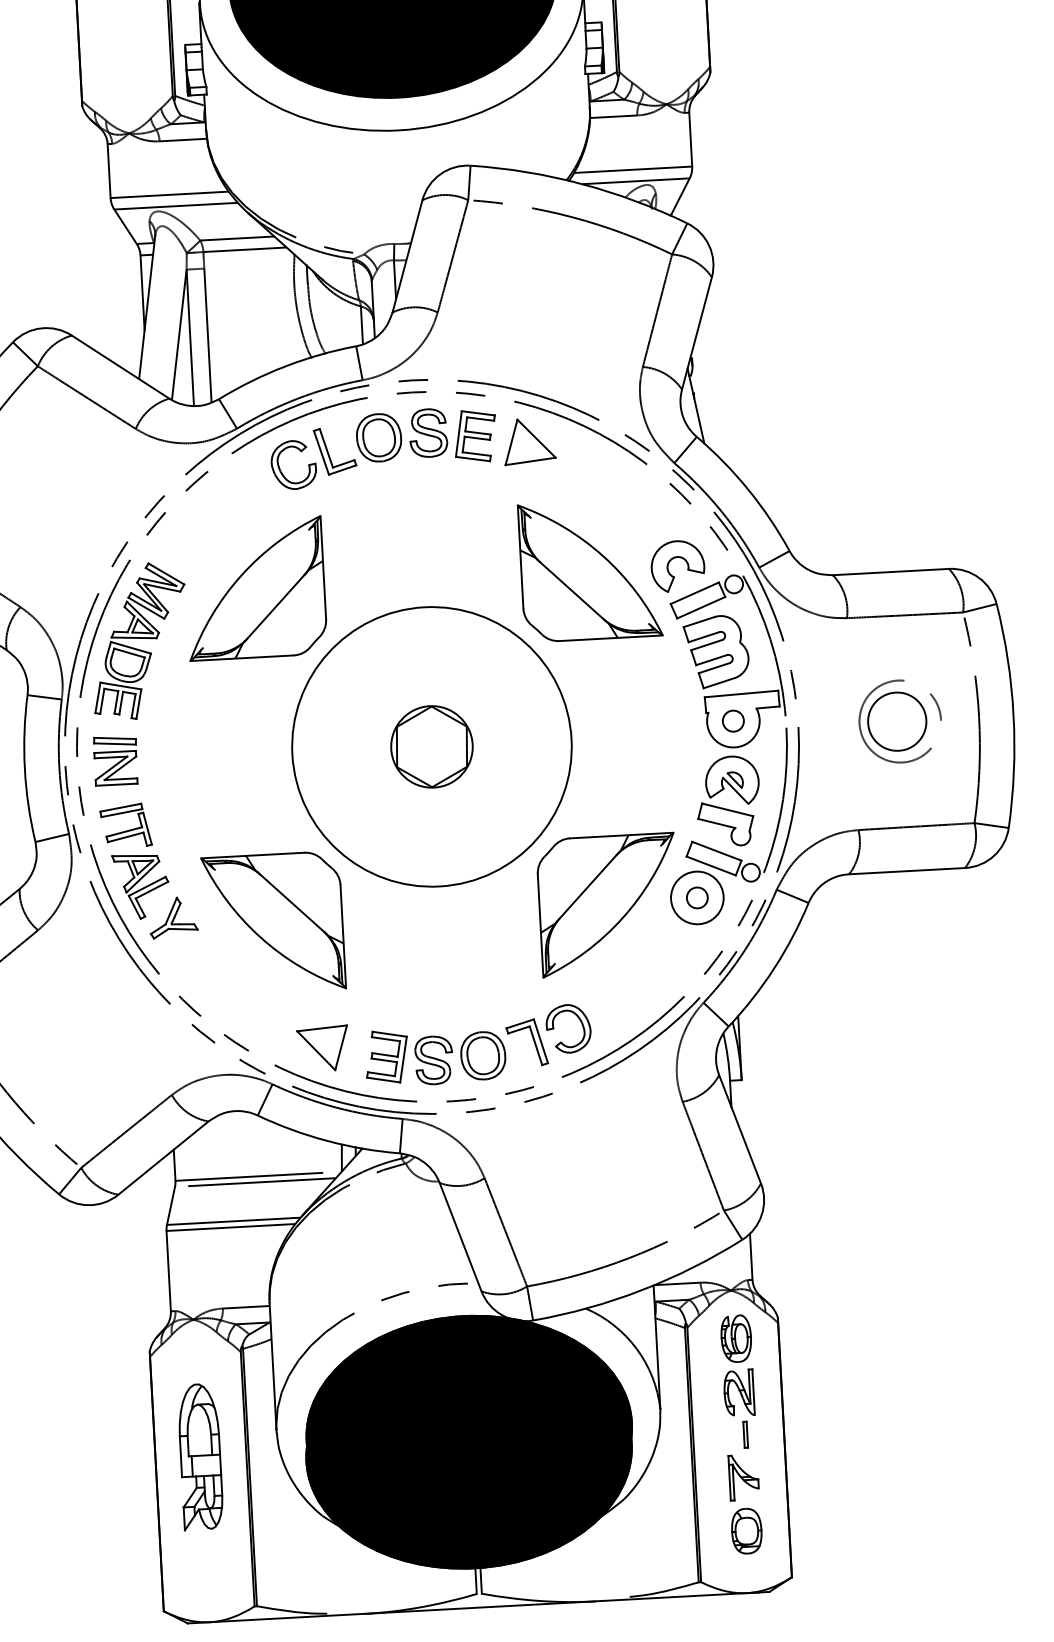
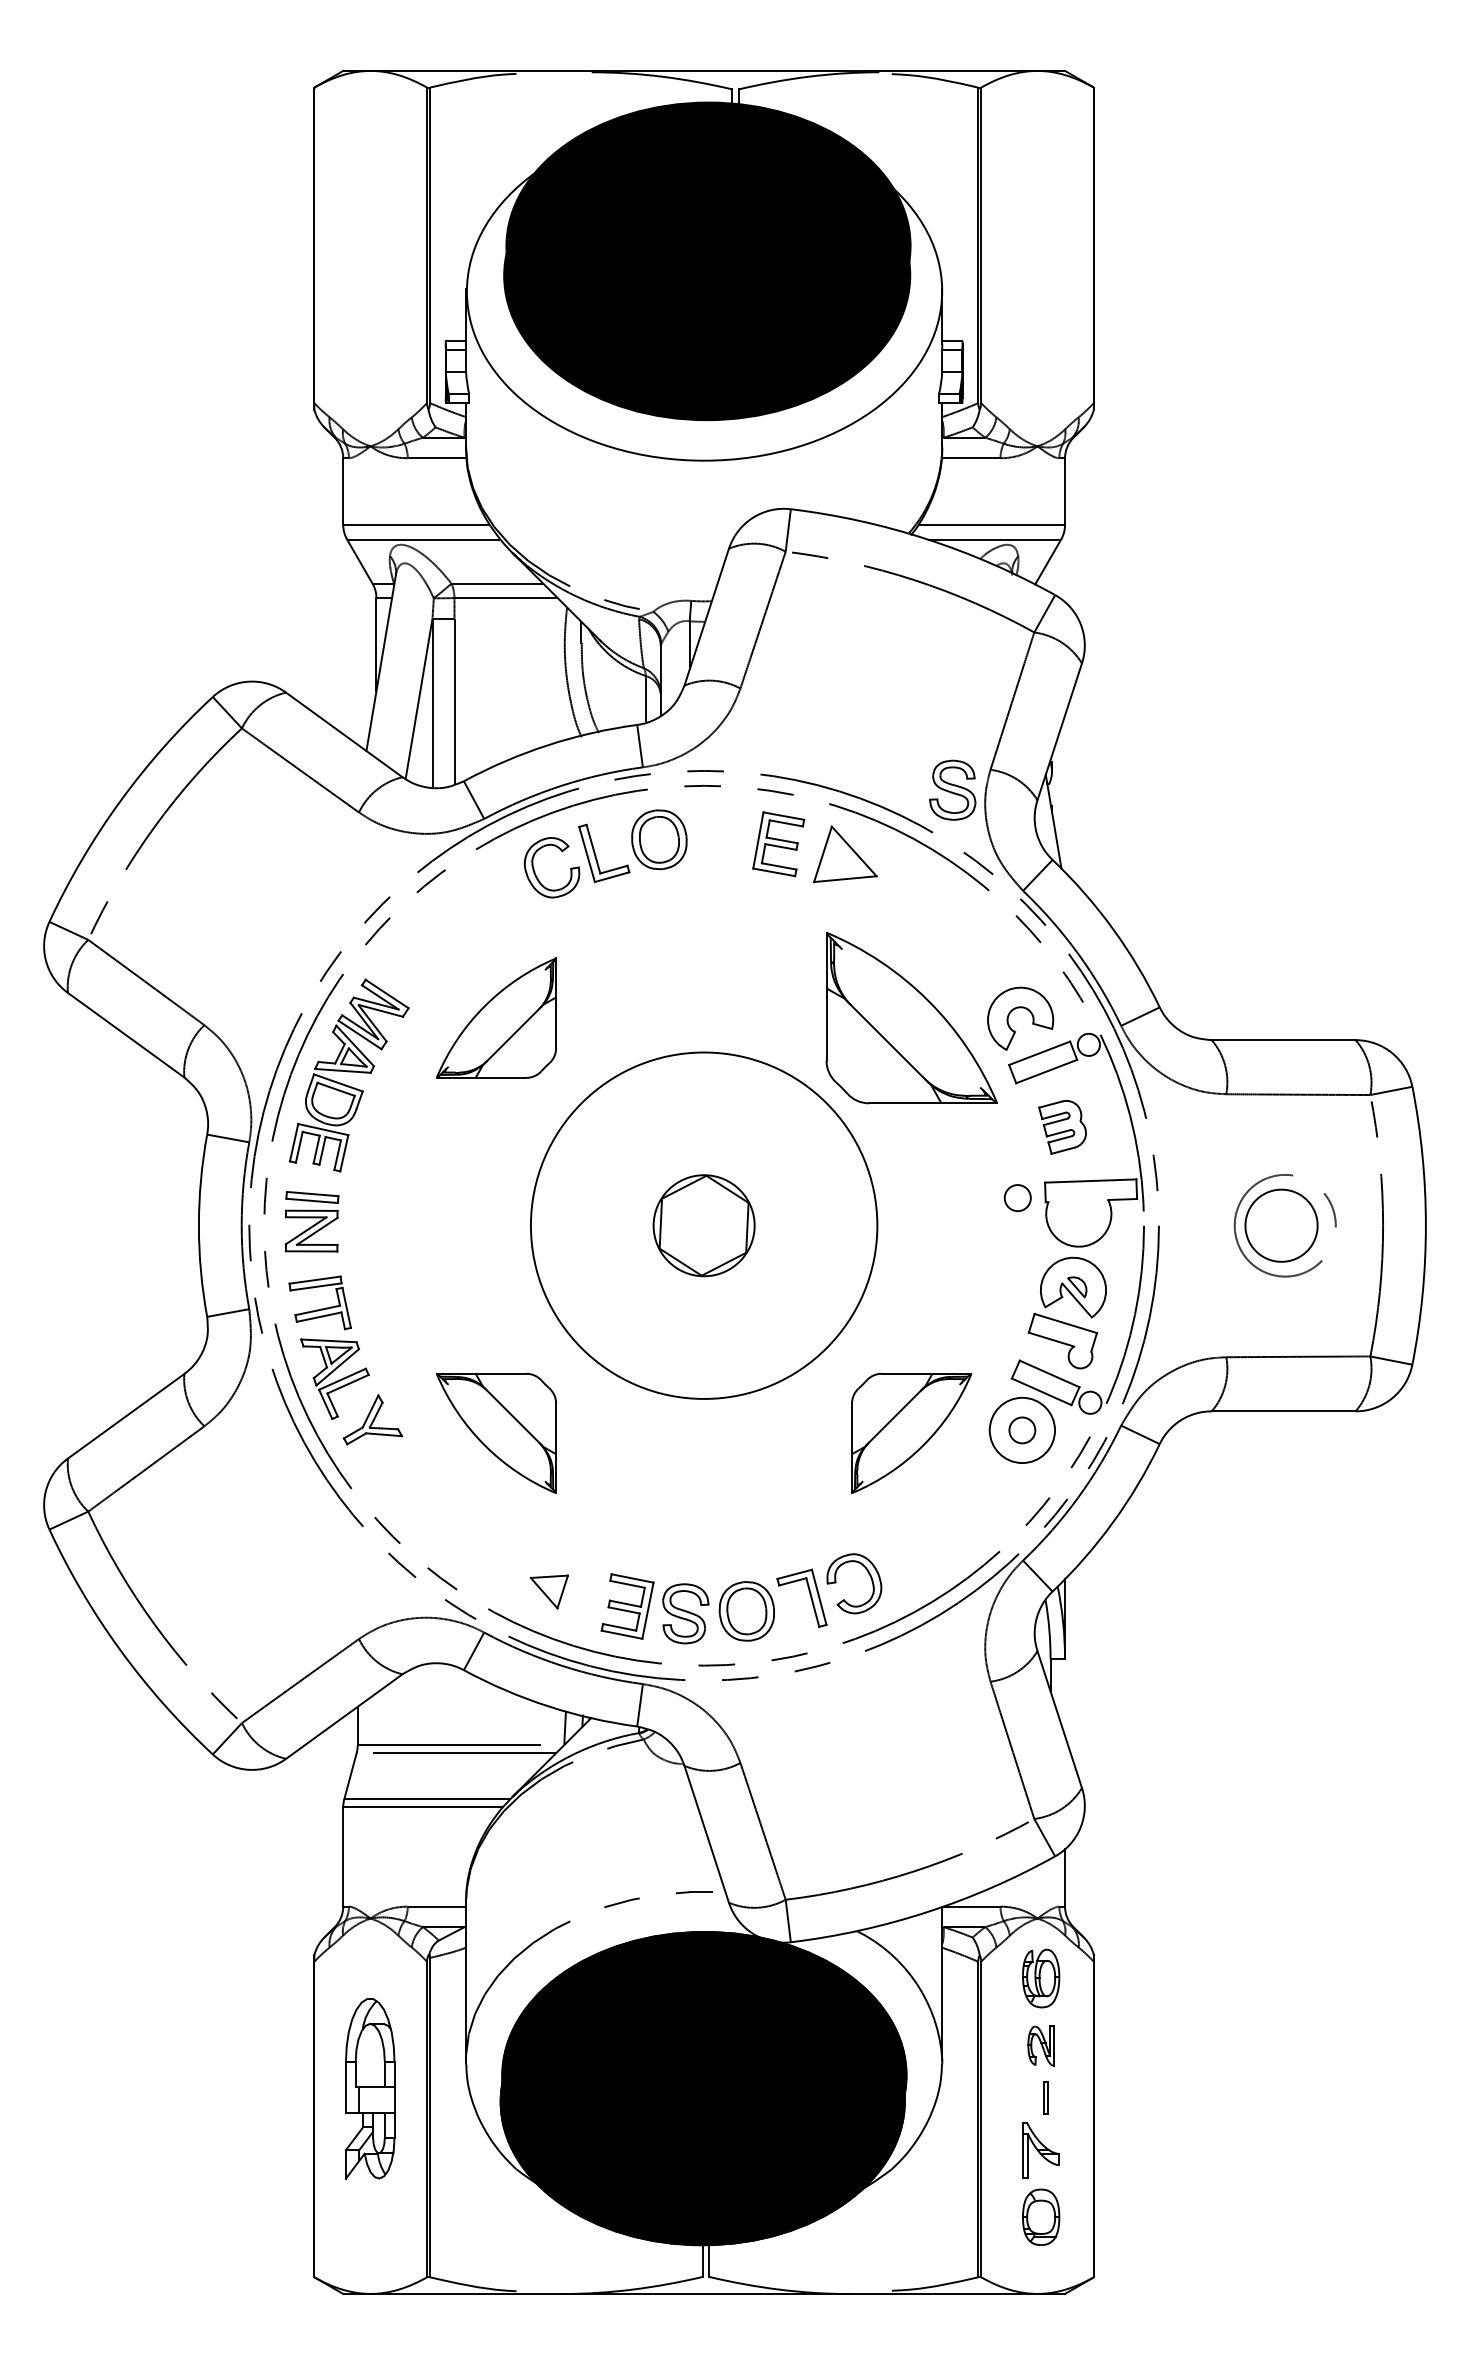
part: (428, 432) -> (952, 789), moved
part: (255, 588) -> (496, 1018), size x0.7
part: (716, 652) -> (1062, 1127), size x0.6
circle: (733, 720) -> (1017, 1197), moved
part: (608, 905) -> (911, 1433), size x0.7
part: (273, 923) -> (496, 1433), size x0.7
part: (323, 1048) -> (549, 1591), size x0.6
part: (738, 1392) -> (1040, 2045), size x0.7

